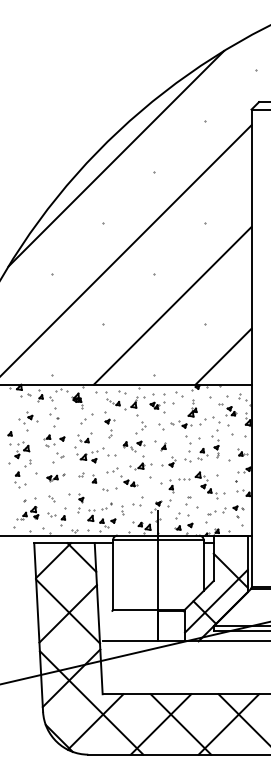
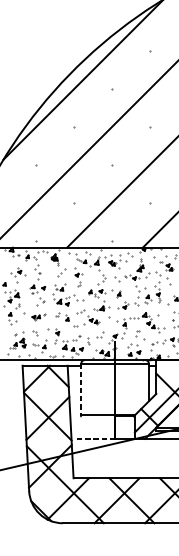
line: (113, 574) -> (81, 389), solid -> dashed
line: (130, 641) -> (94, 438), solid -> dashed

